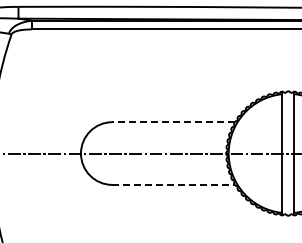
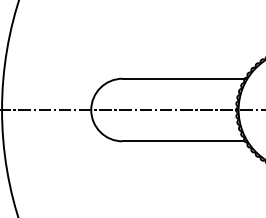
line: (173, 122) -> (183, 79), dashed -> solid
line: (174, 184) -> (184, 140), dashed -> solid

